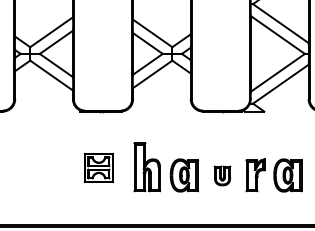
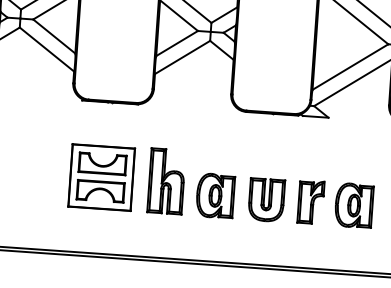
part: (98, 167) -> (101, 177), size x1.67
part: (222, 175) -> (266, 199), size x1.67

